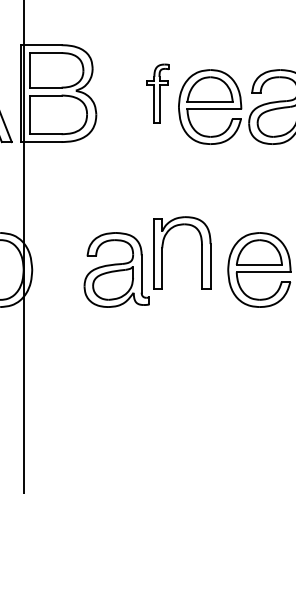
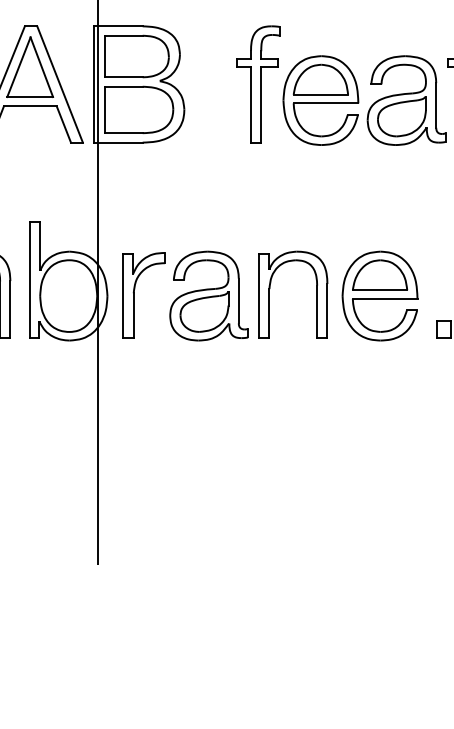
part: (158, 93) -> (258, 84), size x1.67
part: (201, 252) -> (316, 294), moved
part: (54, 269) -> (134, 295), added

